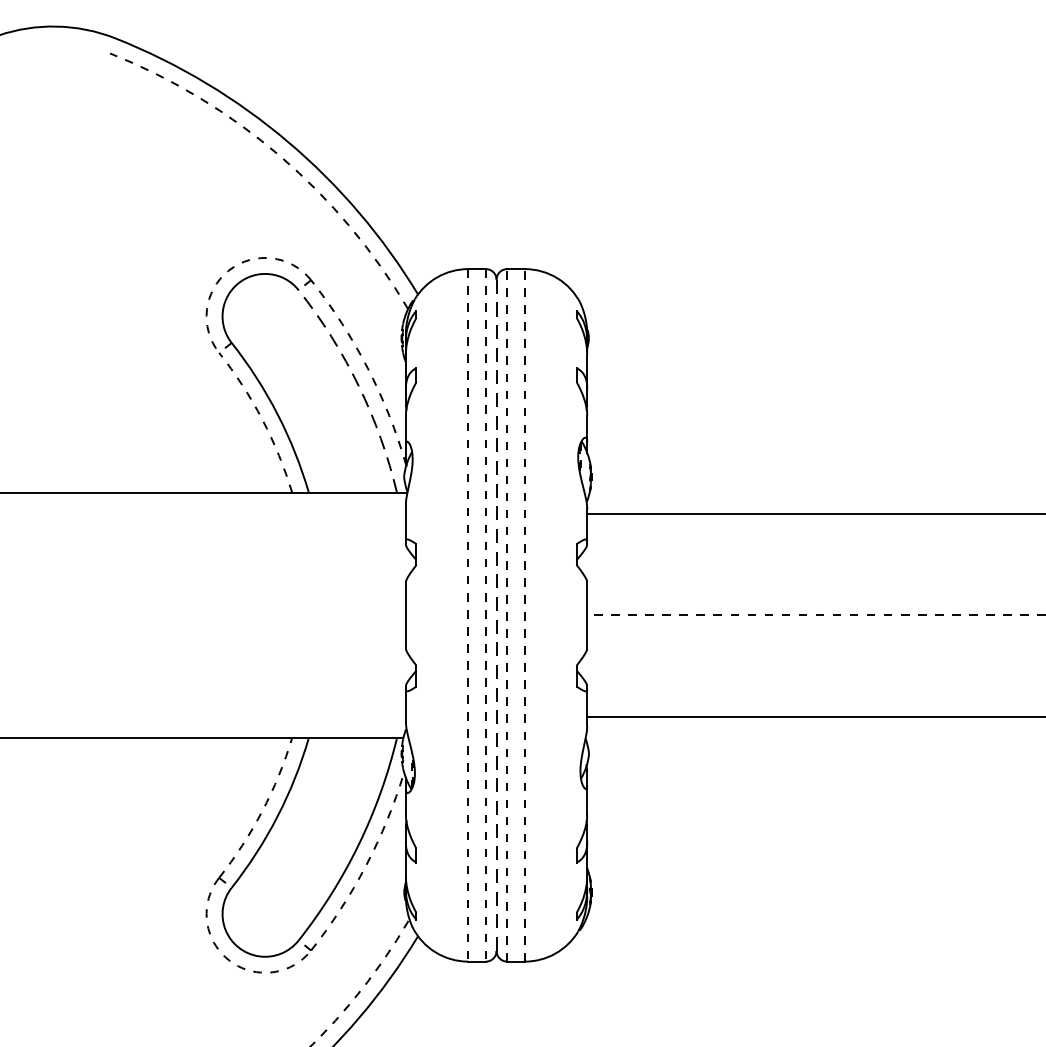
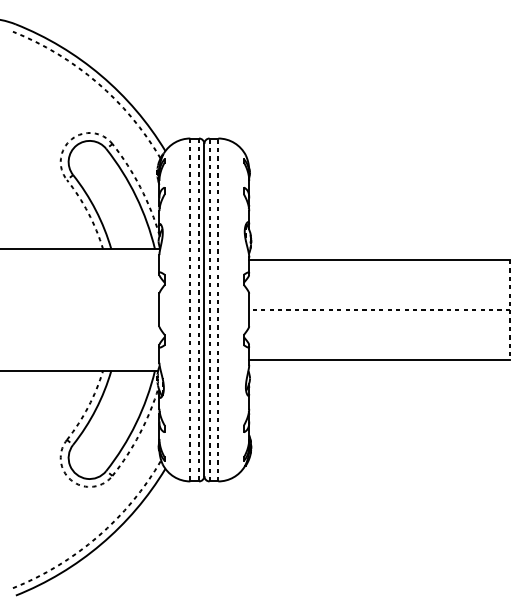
arc: (359, 386) -> (136, 196), dashed -> solid
line: (496, 614) -> (204, 309), dashed -> solid

